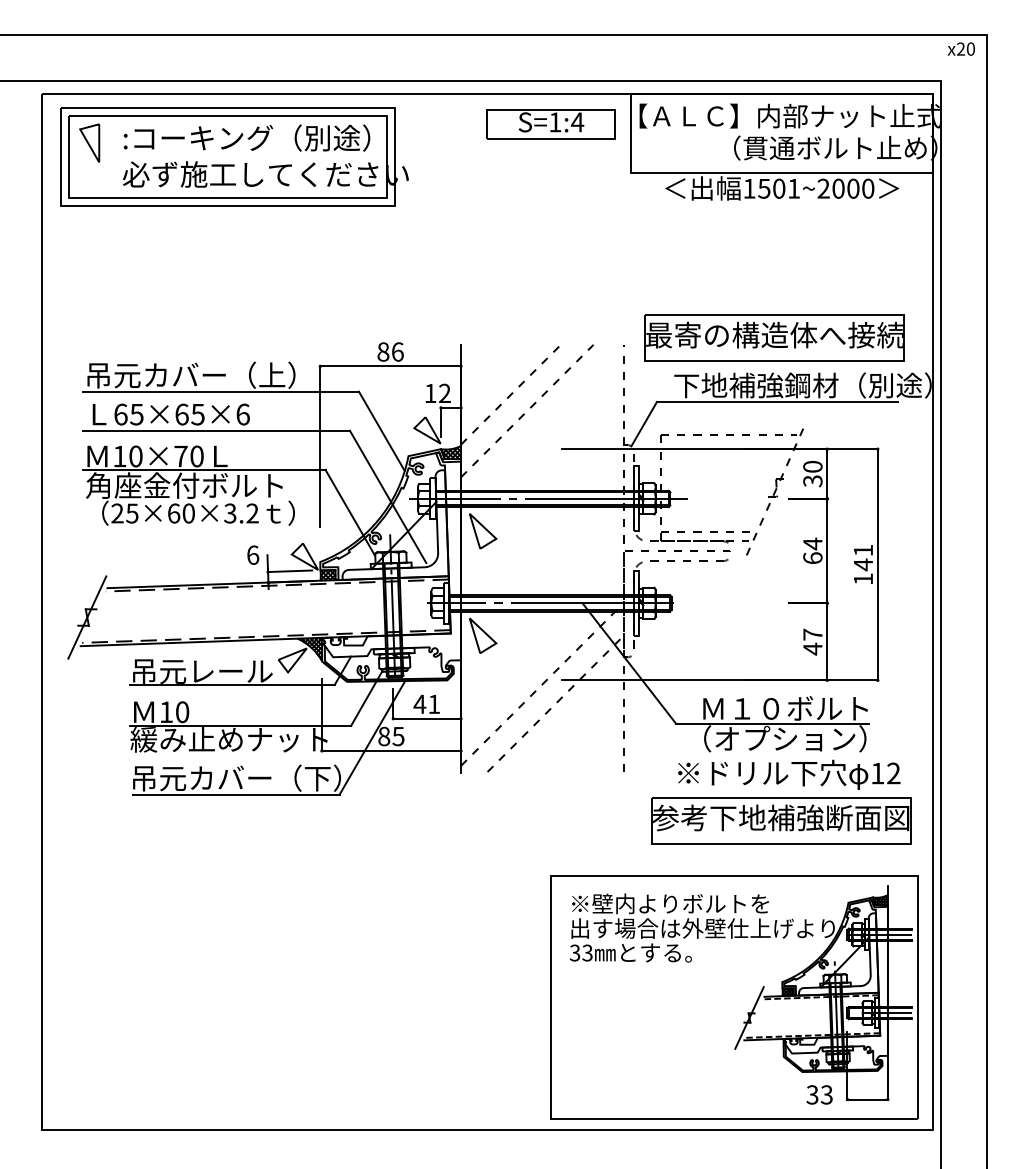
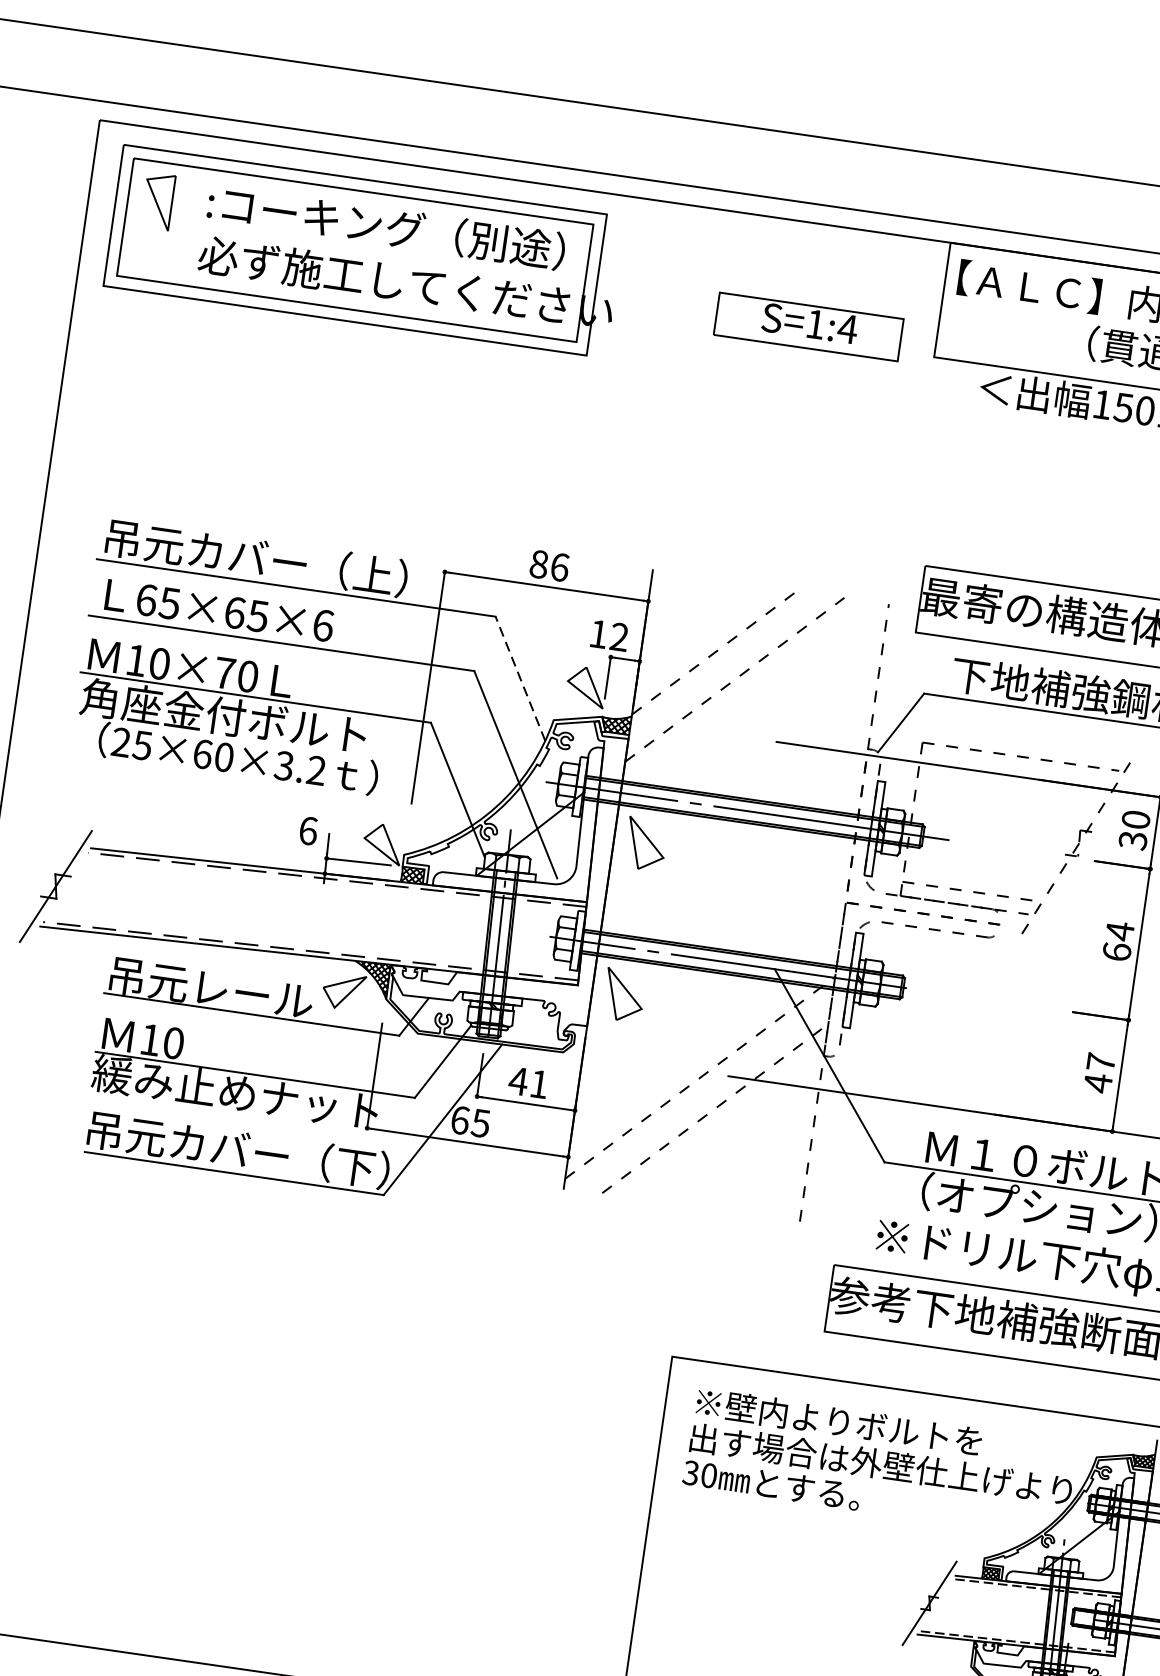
part: (550, 124) -> (808, 326), moved
line: (381, 431) -> (519, 678), solid -> dashed
text: (384, 736) -> (460, 1120), 85 -> 65
text: (587, 952) -> (709, 1474), 33 -> 30

